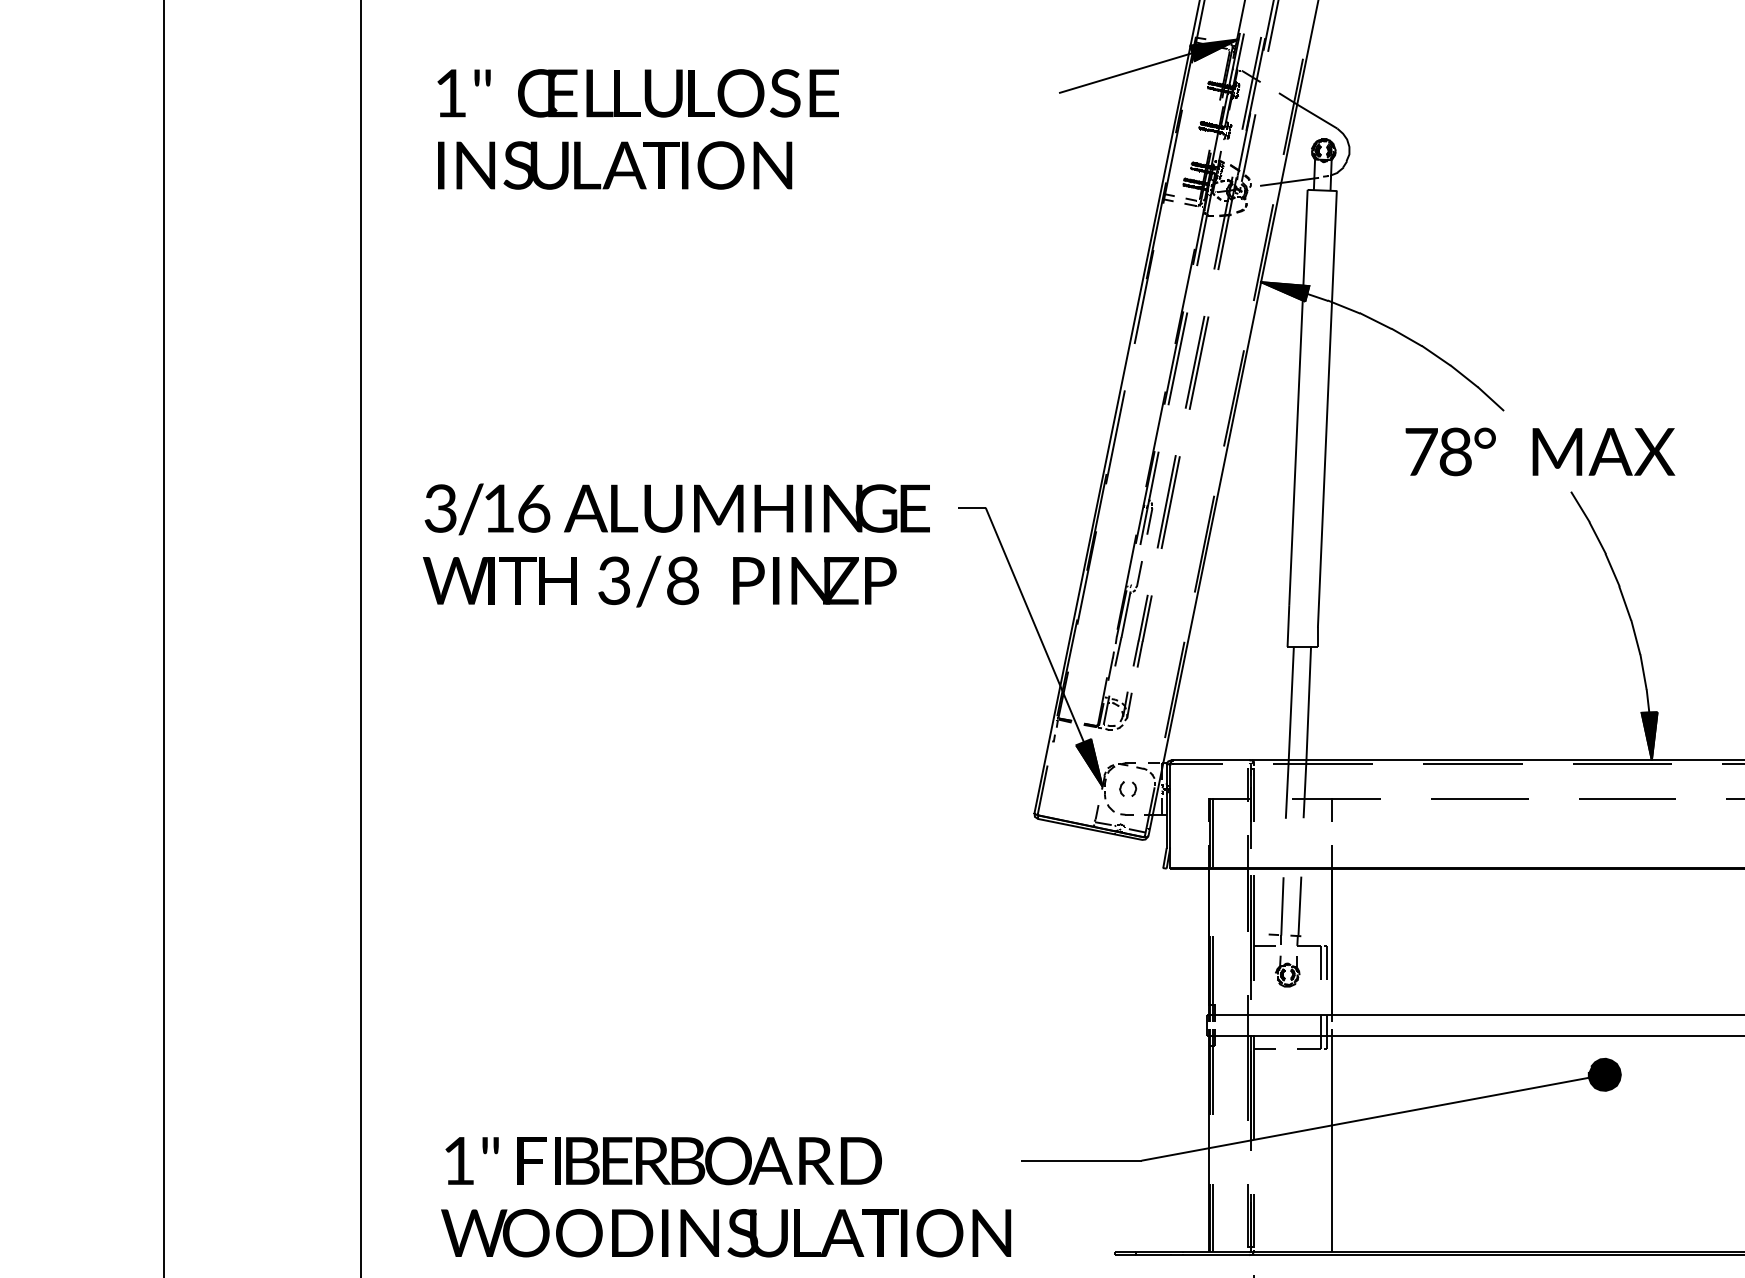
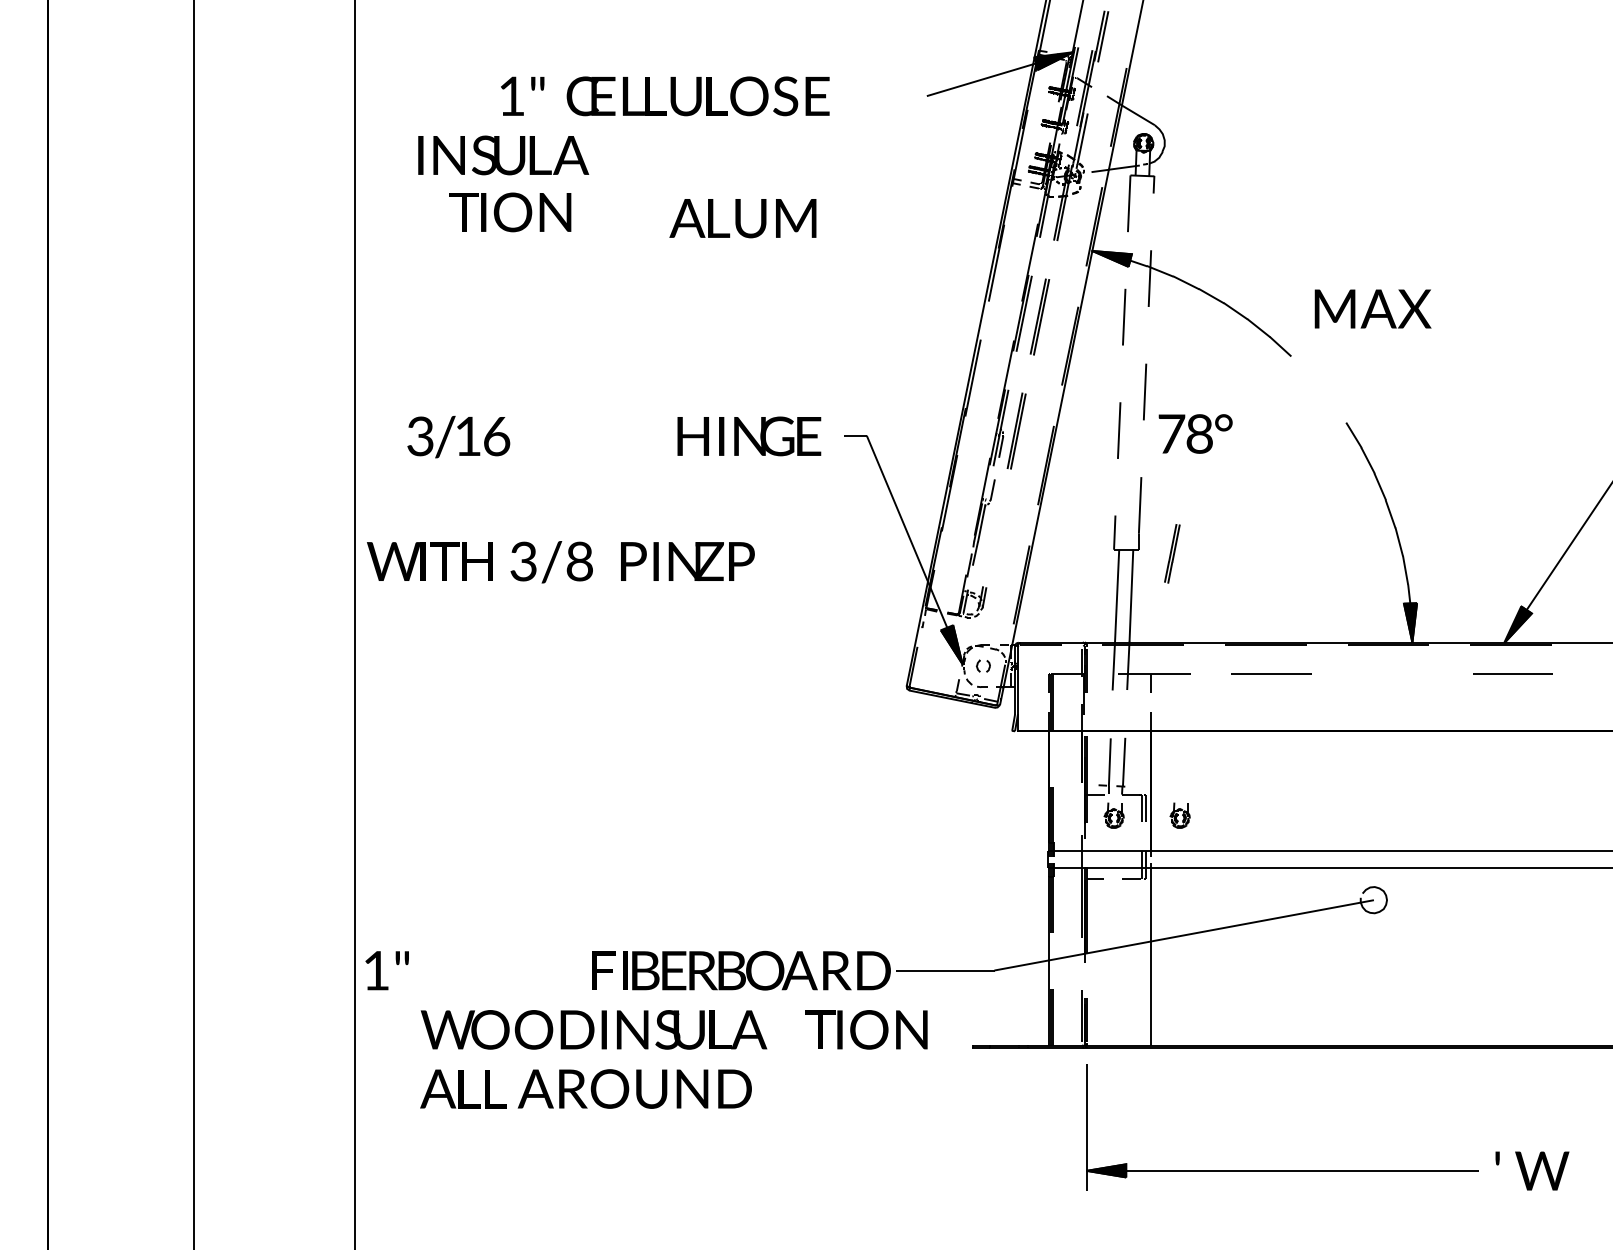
text: (638, 93) -> (665, 96), moved
text: (717, 165) -> (510, 212), moved
line: (1297, 397) -> (1122, 345), solid -> dashed
line: (1327, 408) -> (1146, 354), solid -> dashed
text: (1450, 451) -> (1195, 433), moved
text: (1603, 451) -> (1372, 308), moved
text: (653, 508) -> (742, 218), moved
text: (659, 581) -> (560, 562), moved
part: (1142, 630) -> (1172, 553), moved
line: (1627, 798) -> (1392, 673), removed
part: (1367, 971) -> (1179, 815), added
fill: (1604, 1075) -> (1373, 900), removed
text: (471, 1160) -> (386, 970), moved
text: (699, 1160) -> (741, 970), moved
text: (936, 1232) -> (866, 1029), moved

